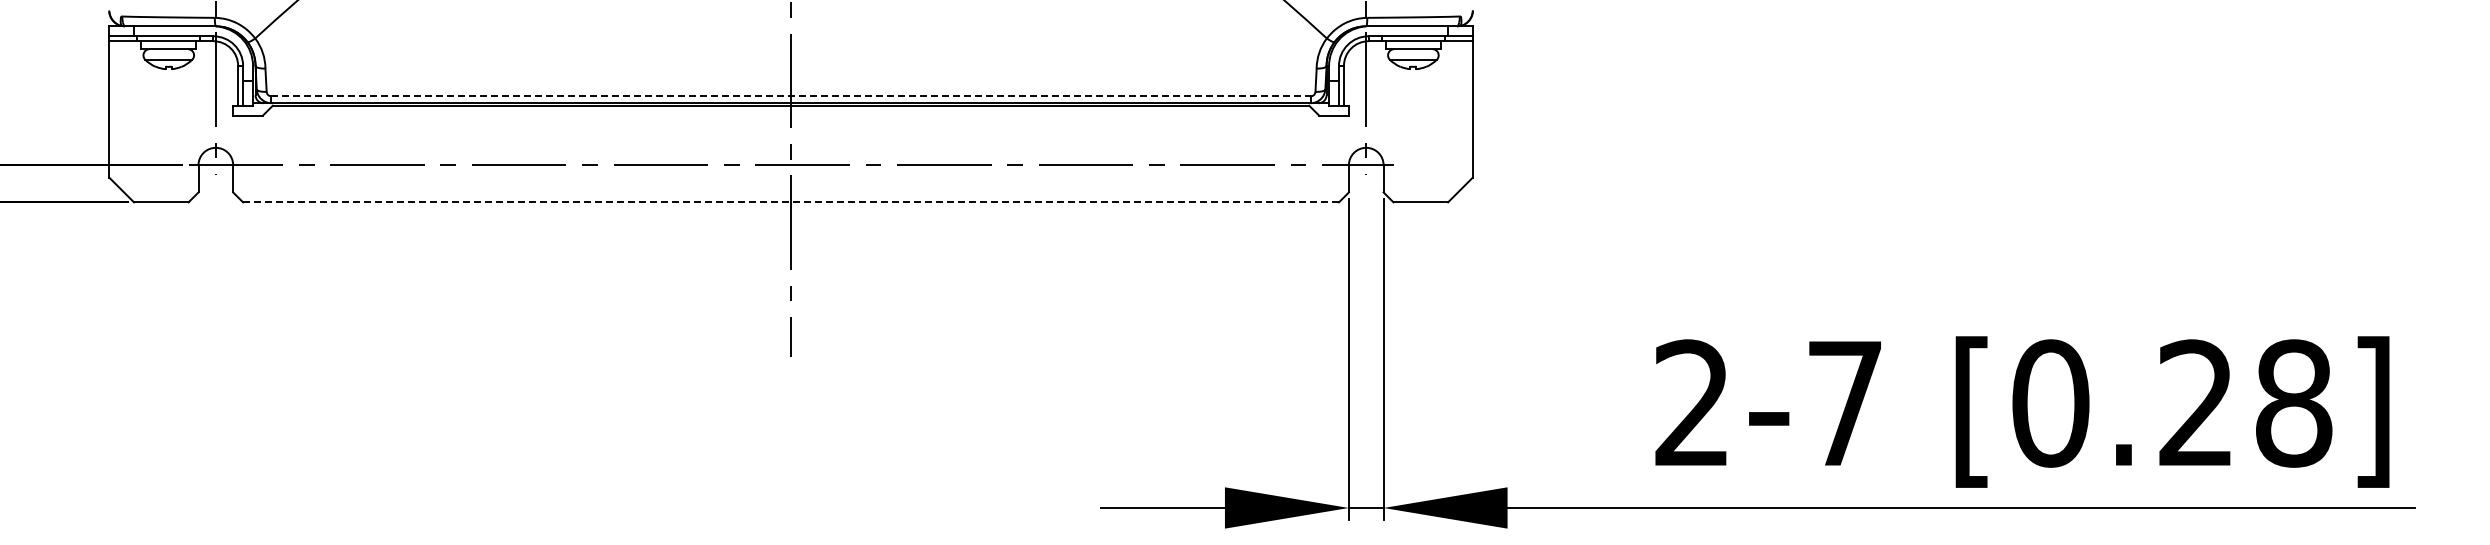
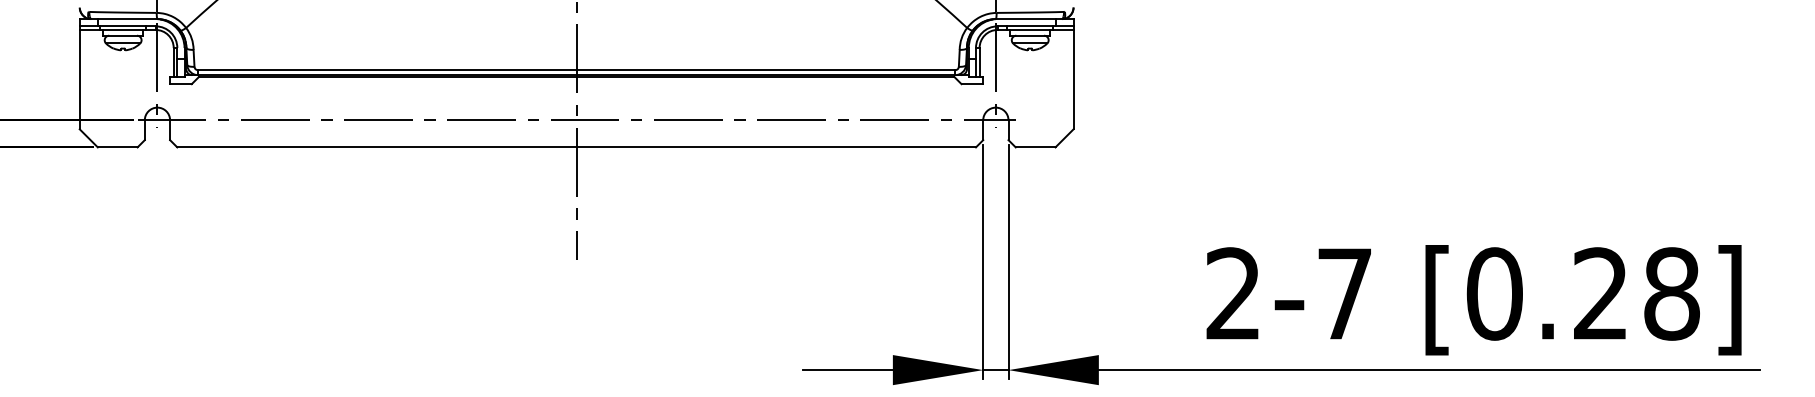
line: (791, 96) -> (576, 70), dashed -> solid
line: (791, 202) -> (576, 147), dashed -> solid

